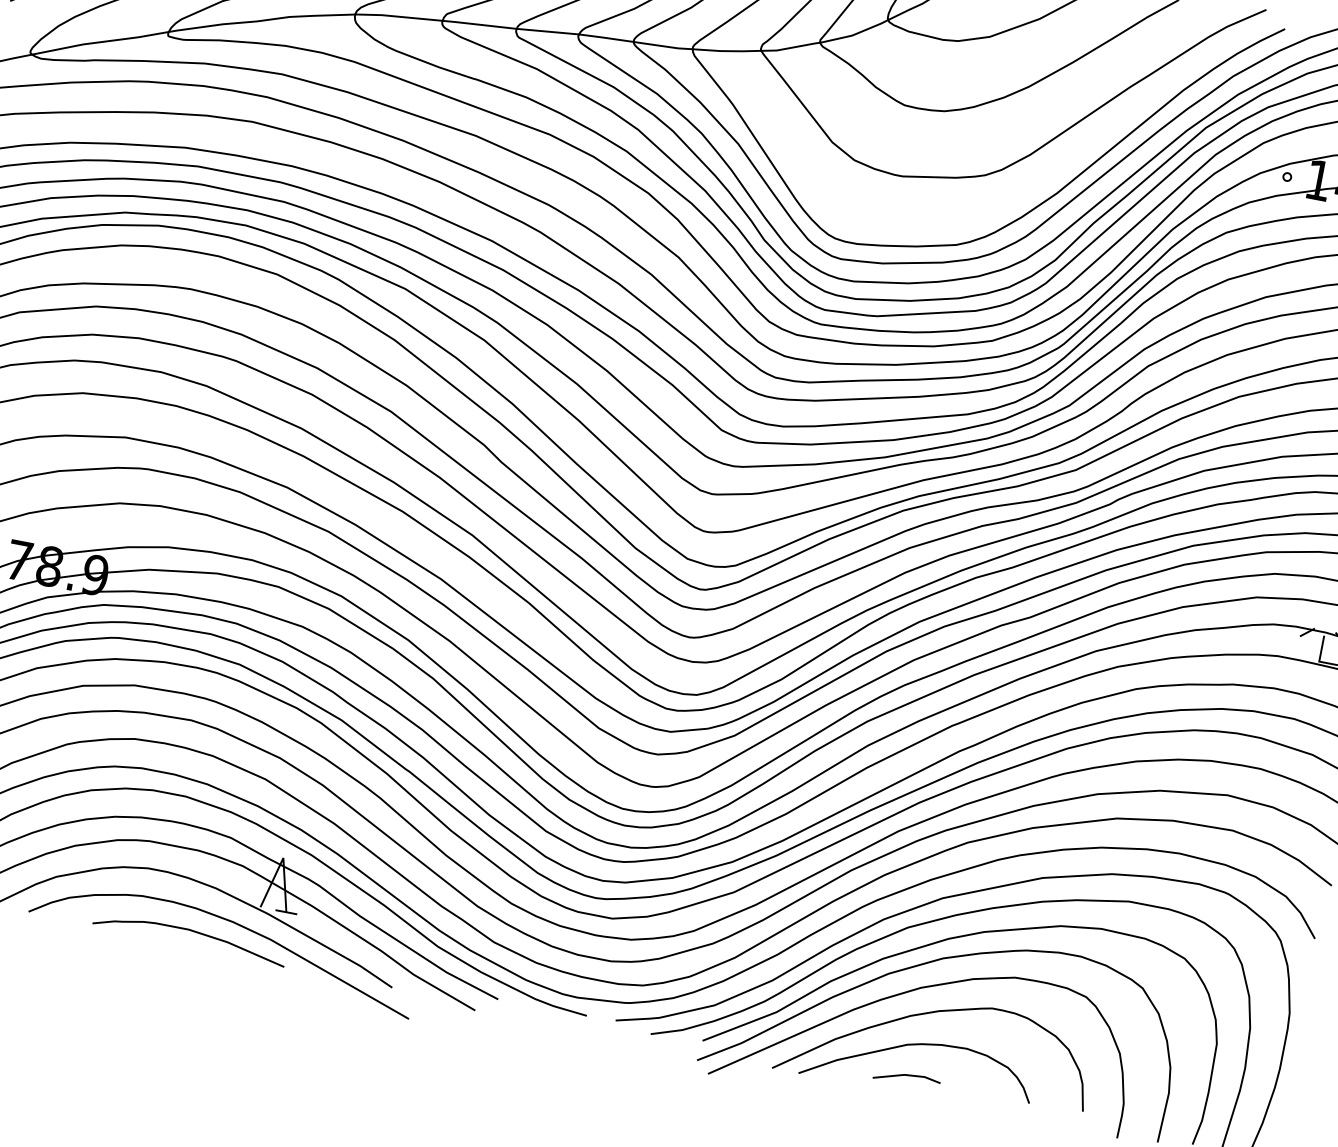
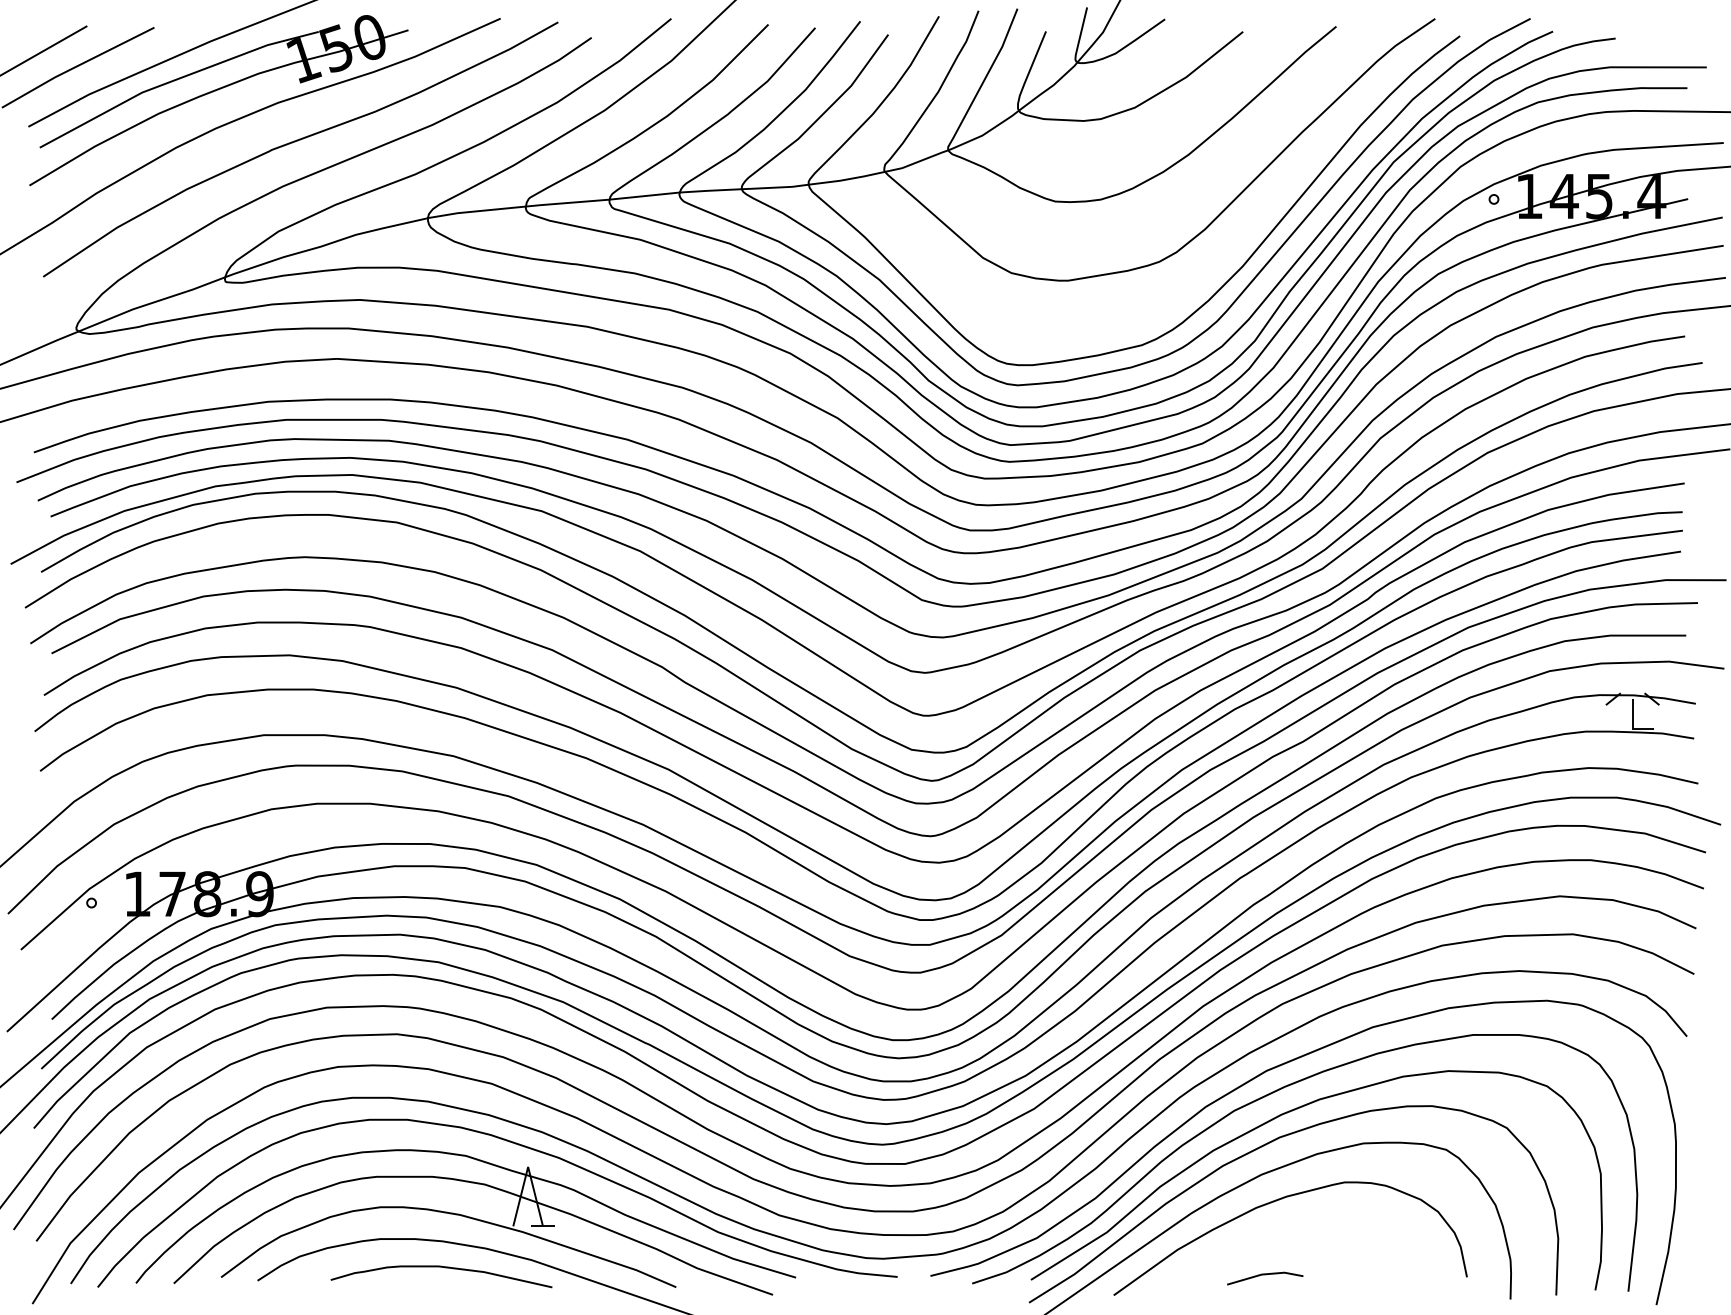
curve: (916, 1045) -> (1268, 1239), removed

